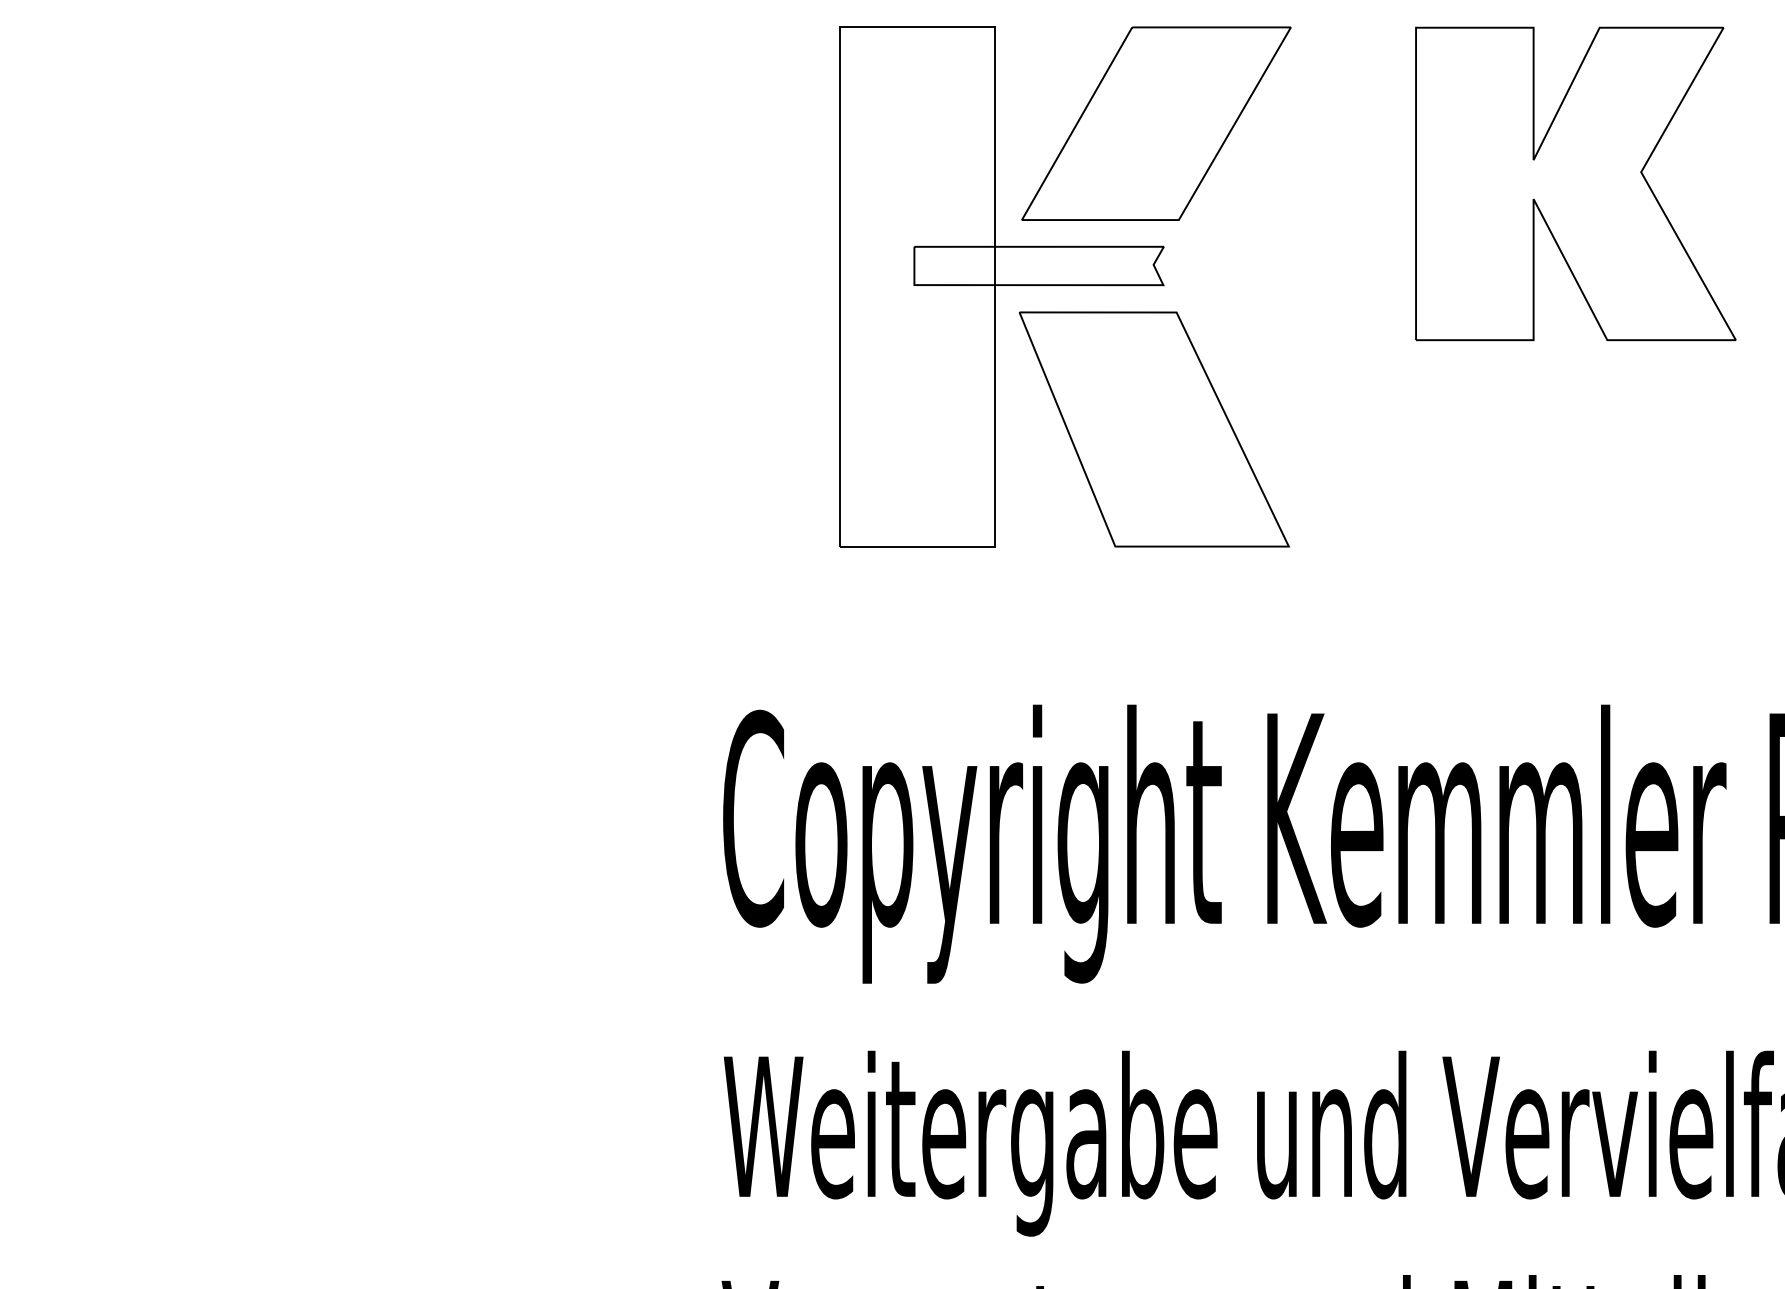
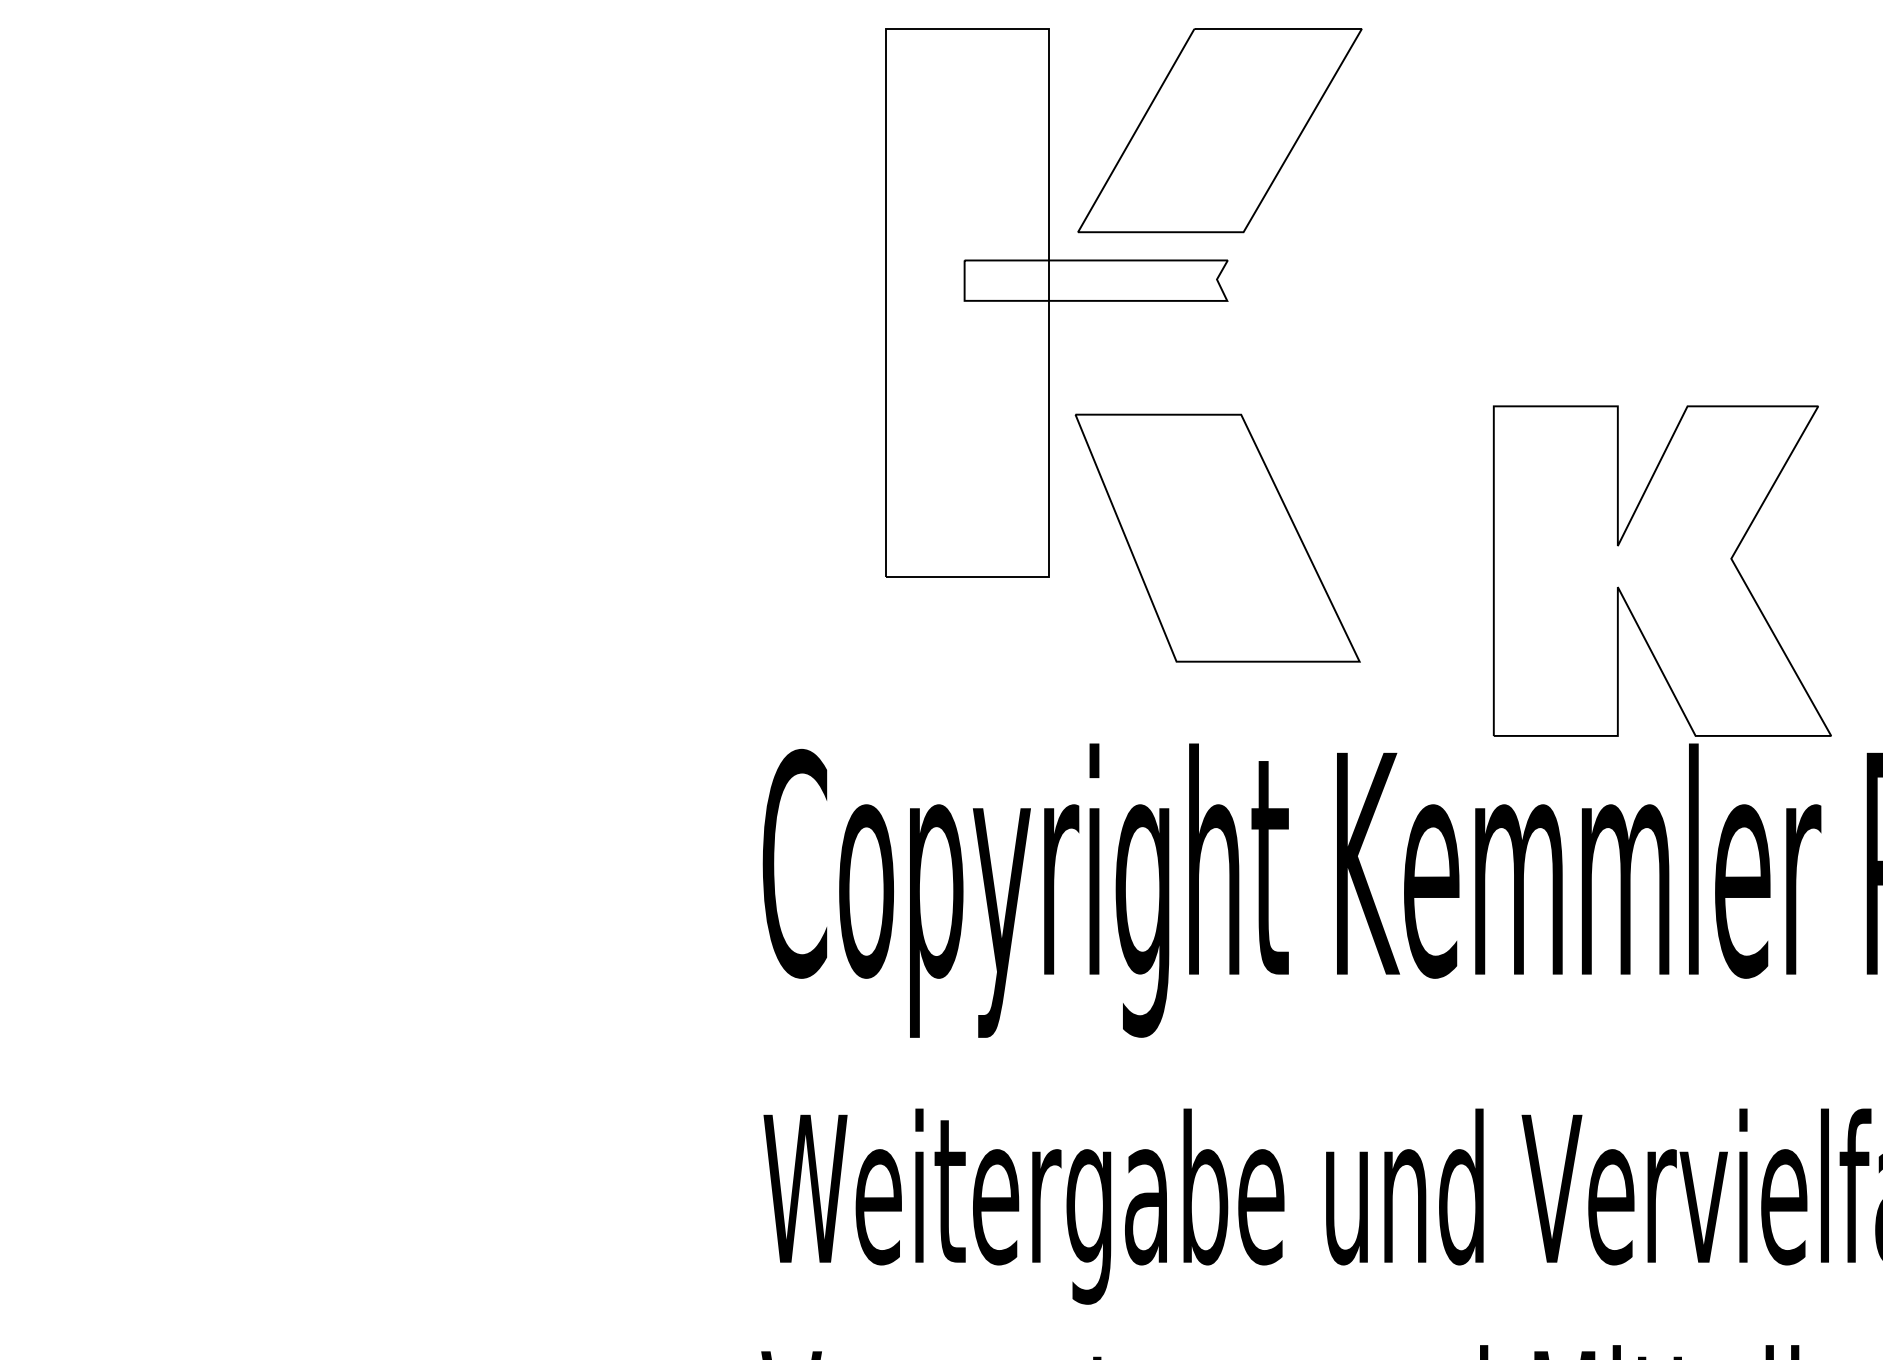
part: (1574, 183) -> (1661, 570), moved
part: (1154, 428) -> (1217, 537), moved

